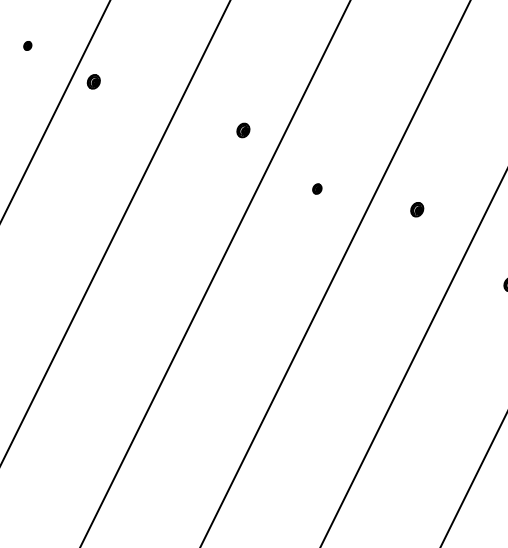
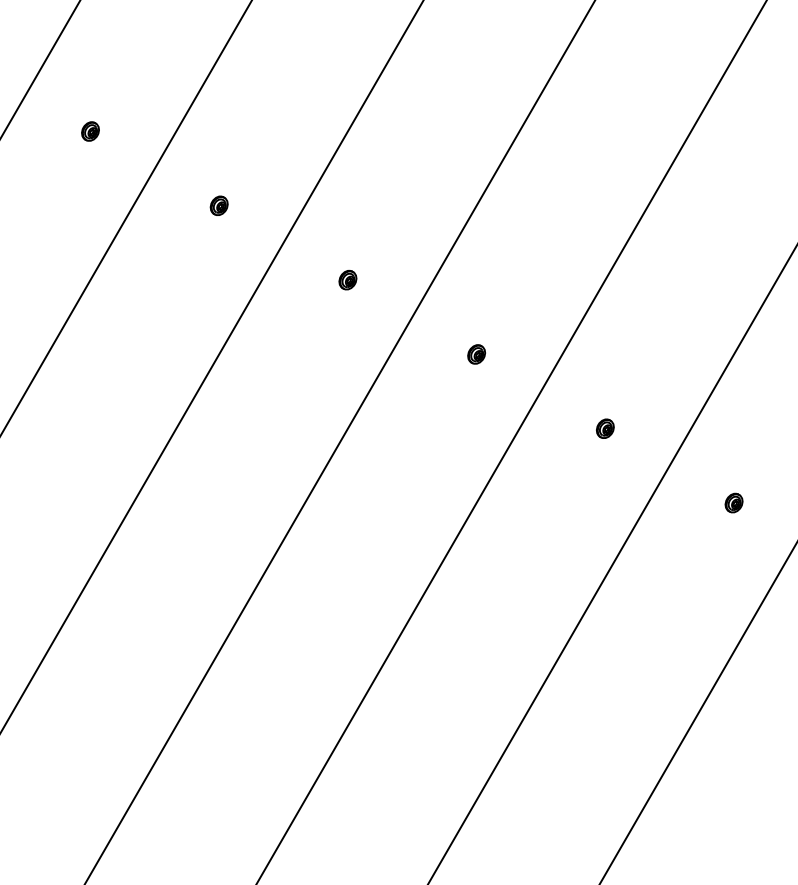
part: (27, 45) -> (90, 131), size x1.67
part: (93, 81) -> (218, 205), moved
part: (243, 130) -> (347, 280), moved
part: (317, 189) -> (476, 354), size x1.43
part: (417, 209) -> (605, 428), moved

